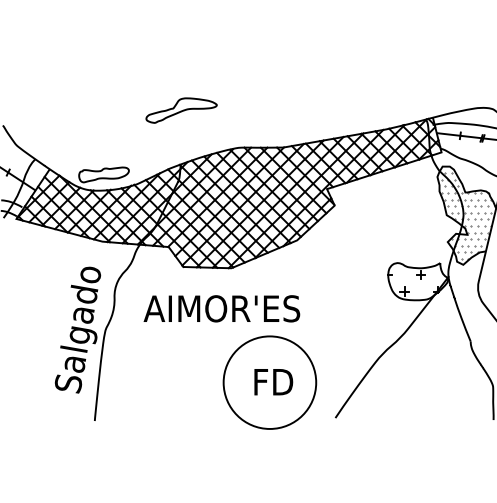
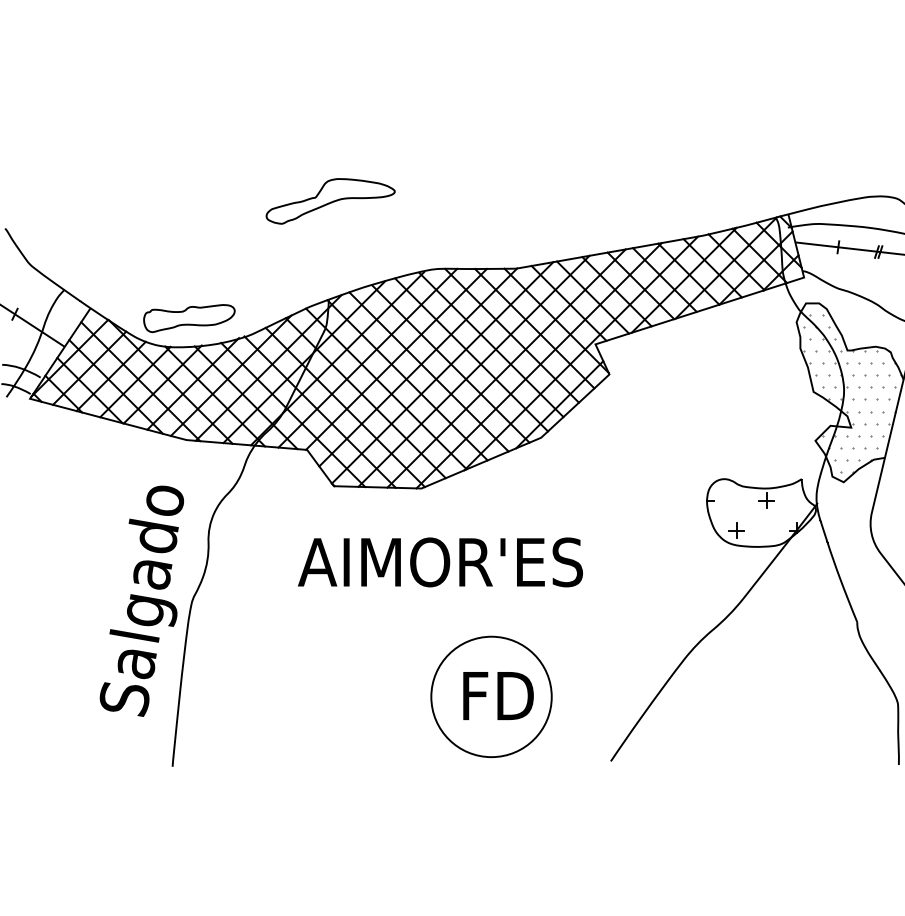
text: (221, 308) -> (439, 561), moved
circle: (269, 382) -> (490, 696), size x0.71

